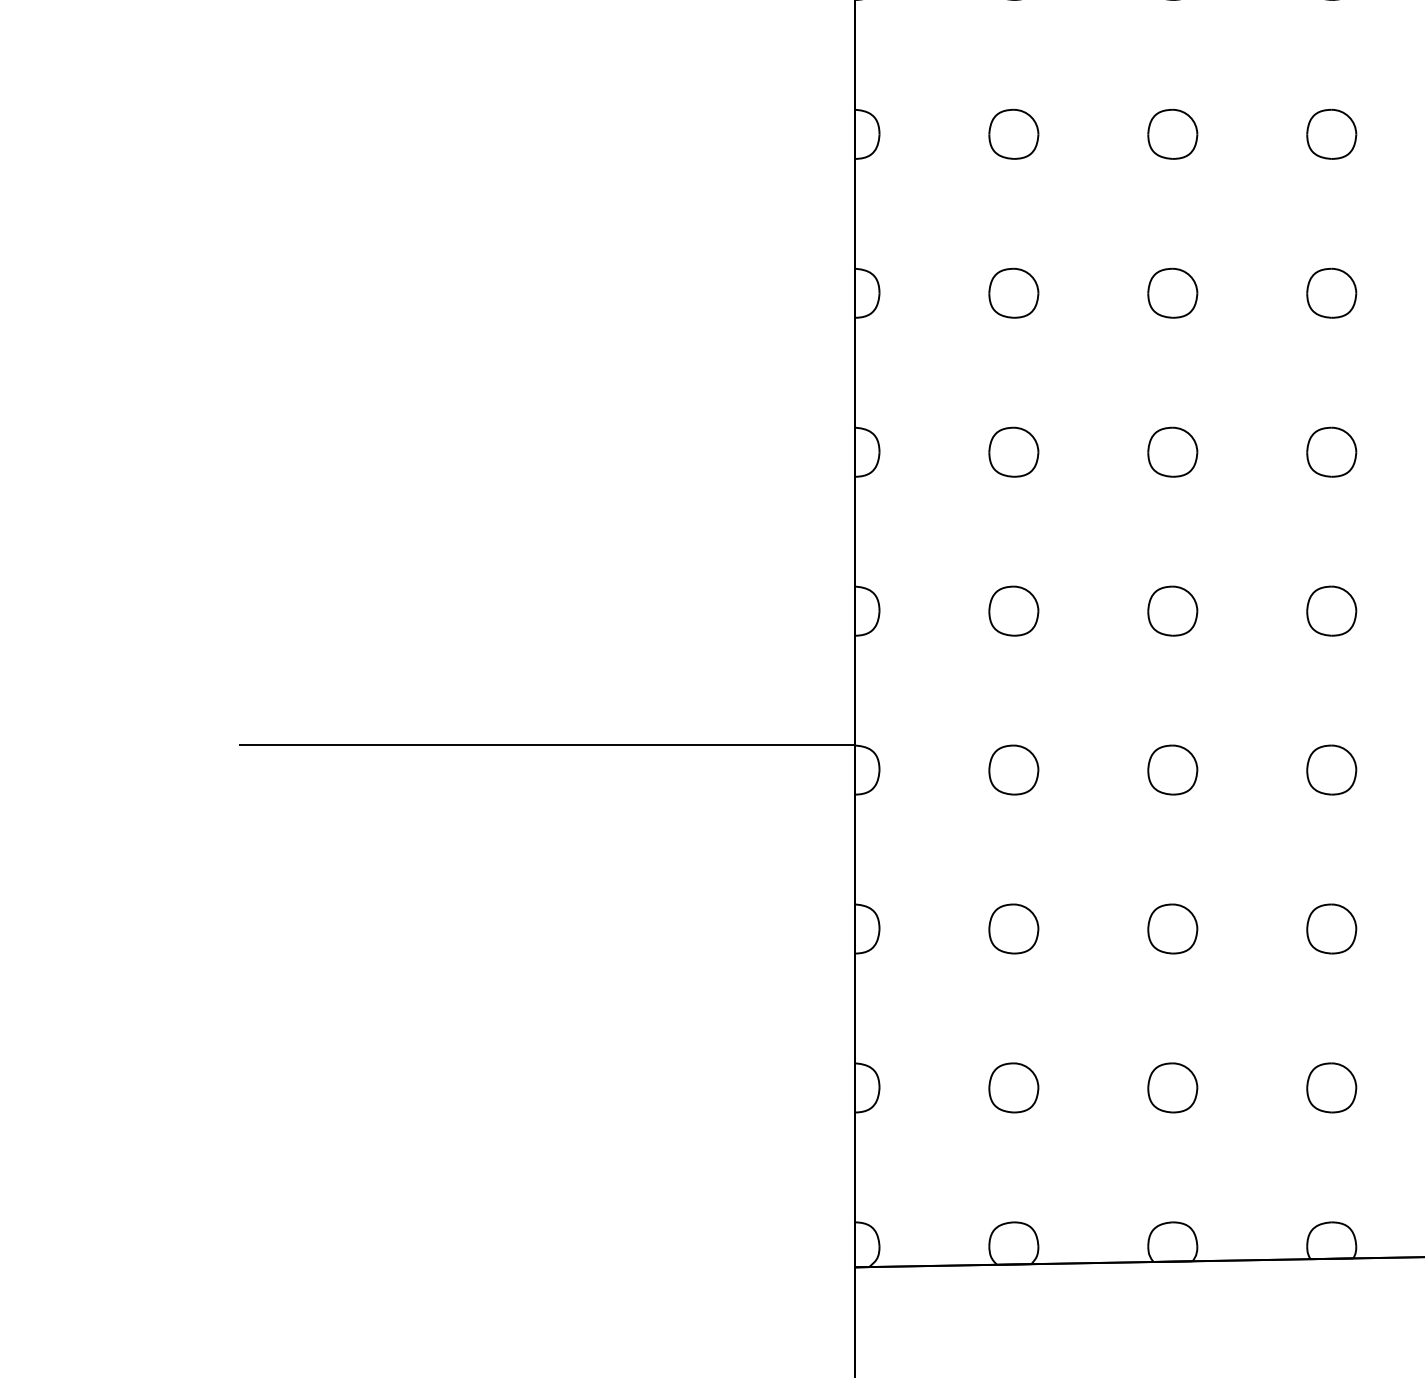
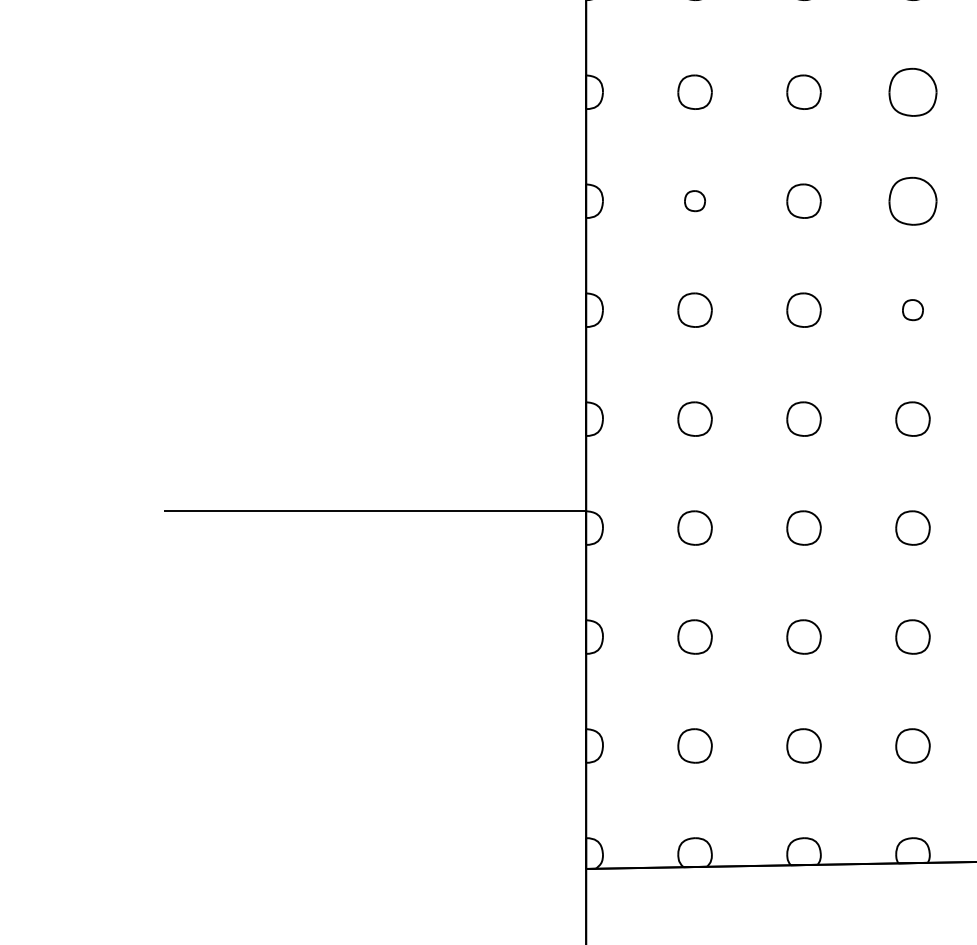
part: (1330, 133) -> (912, 91), size x1.4
part: (1012, 292) -> (694, 200), size x0.6
part: (1330, 292) -> (912, 200), size x1.4
part: (1330, 451) -> (912, 309), size x0.6

